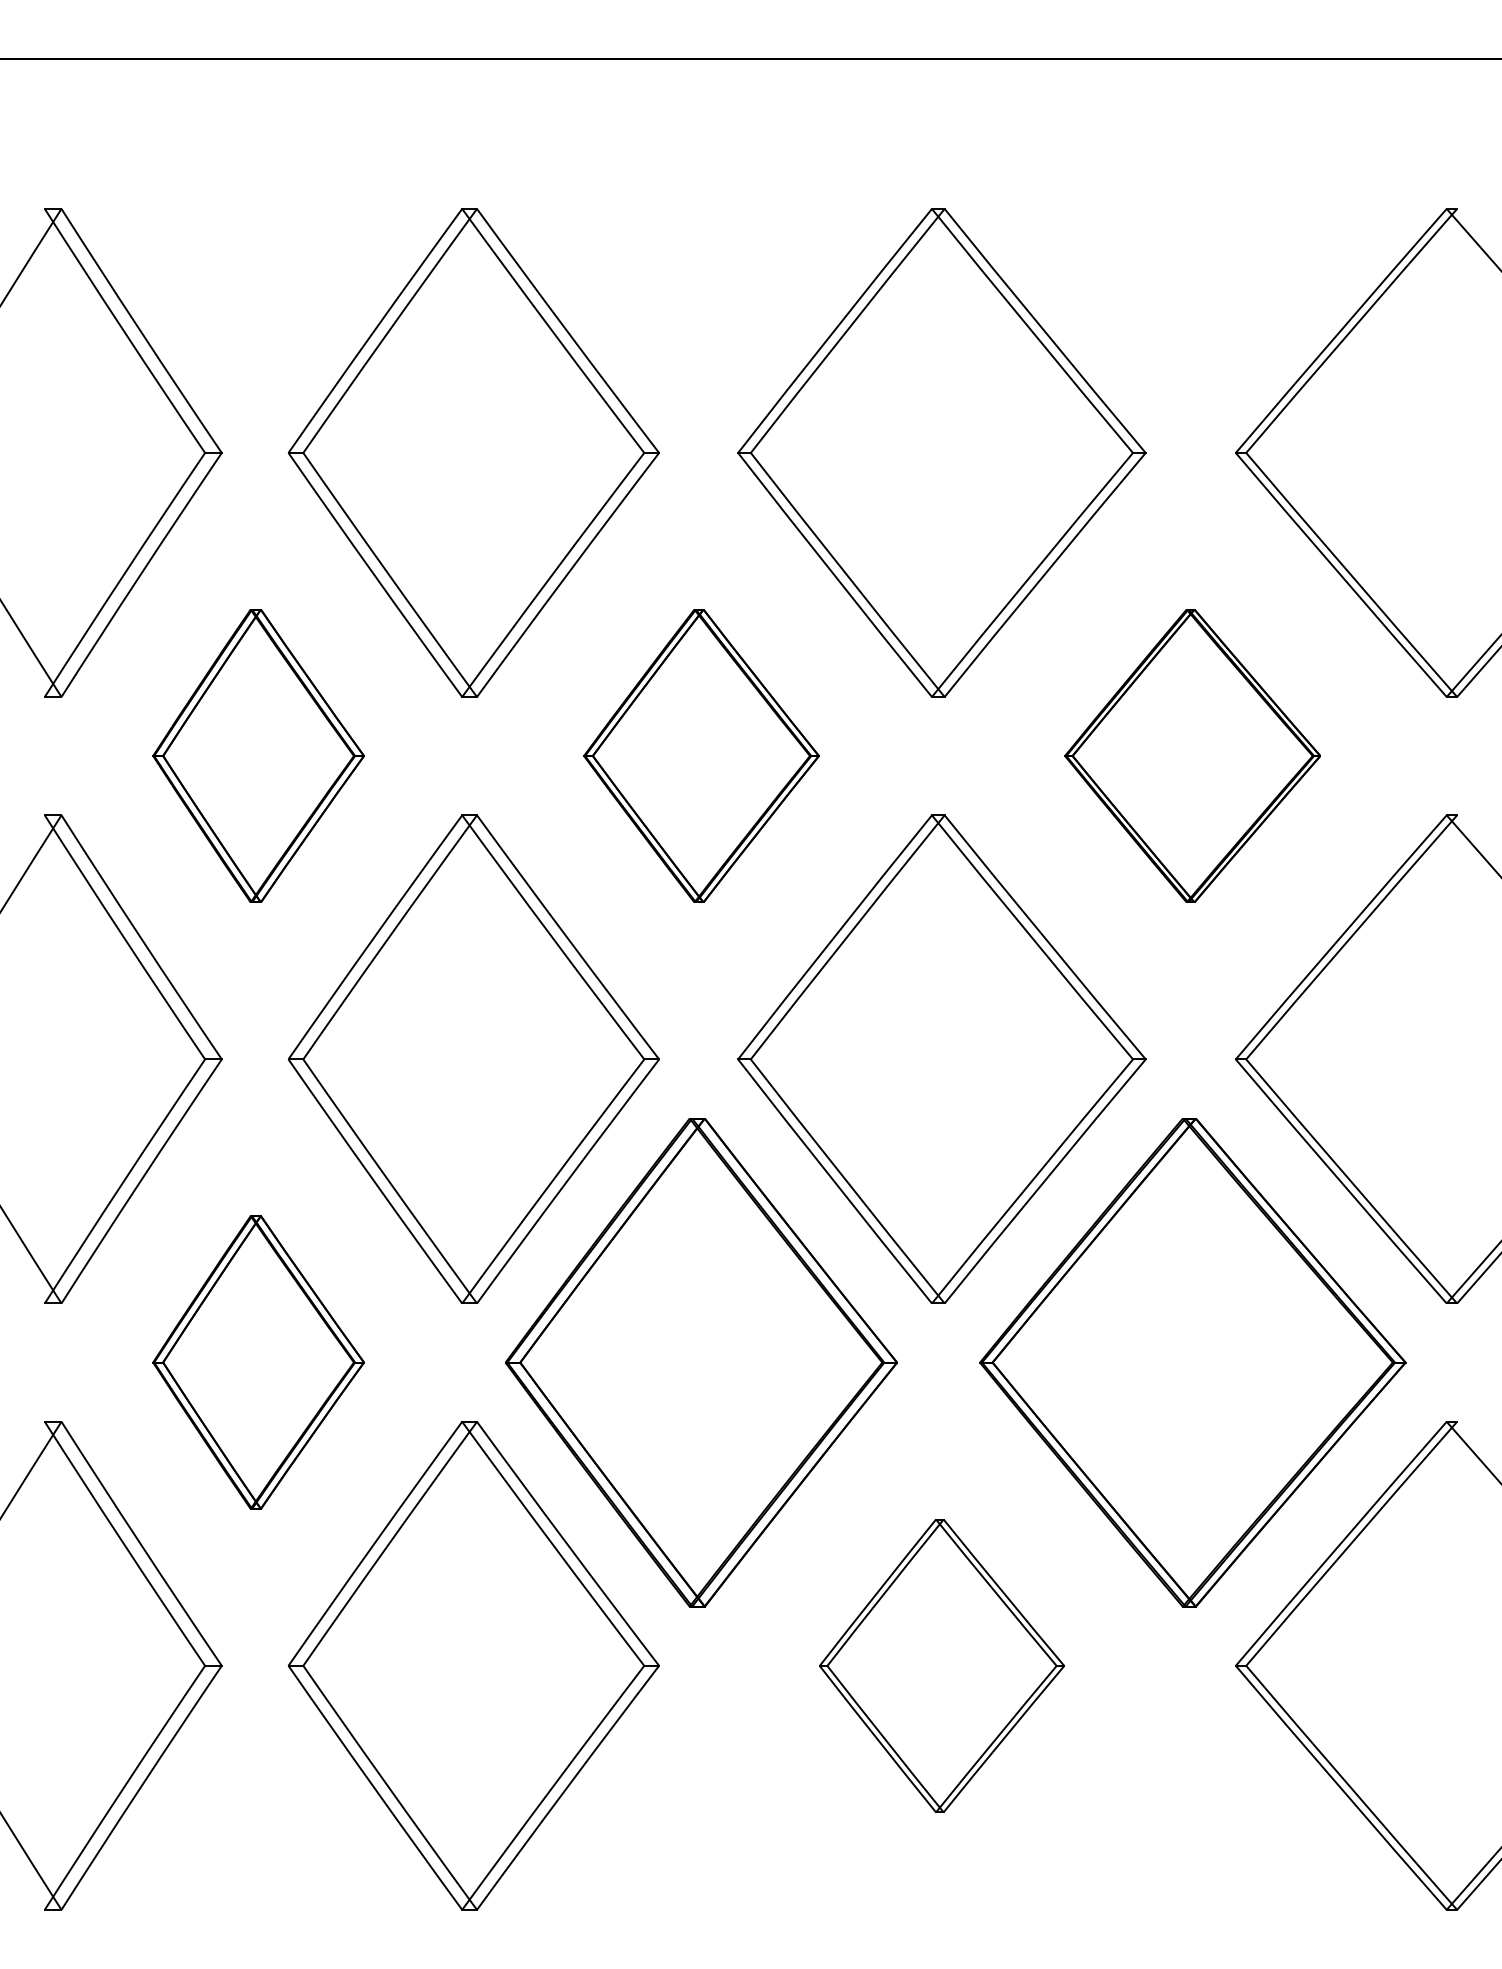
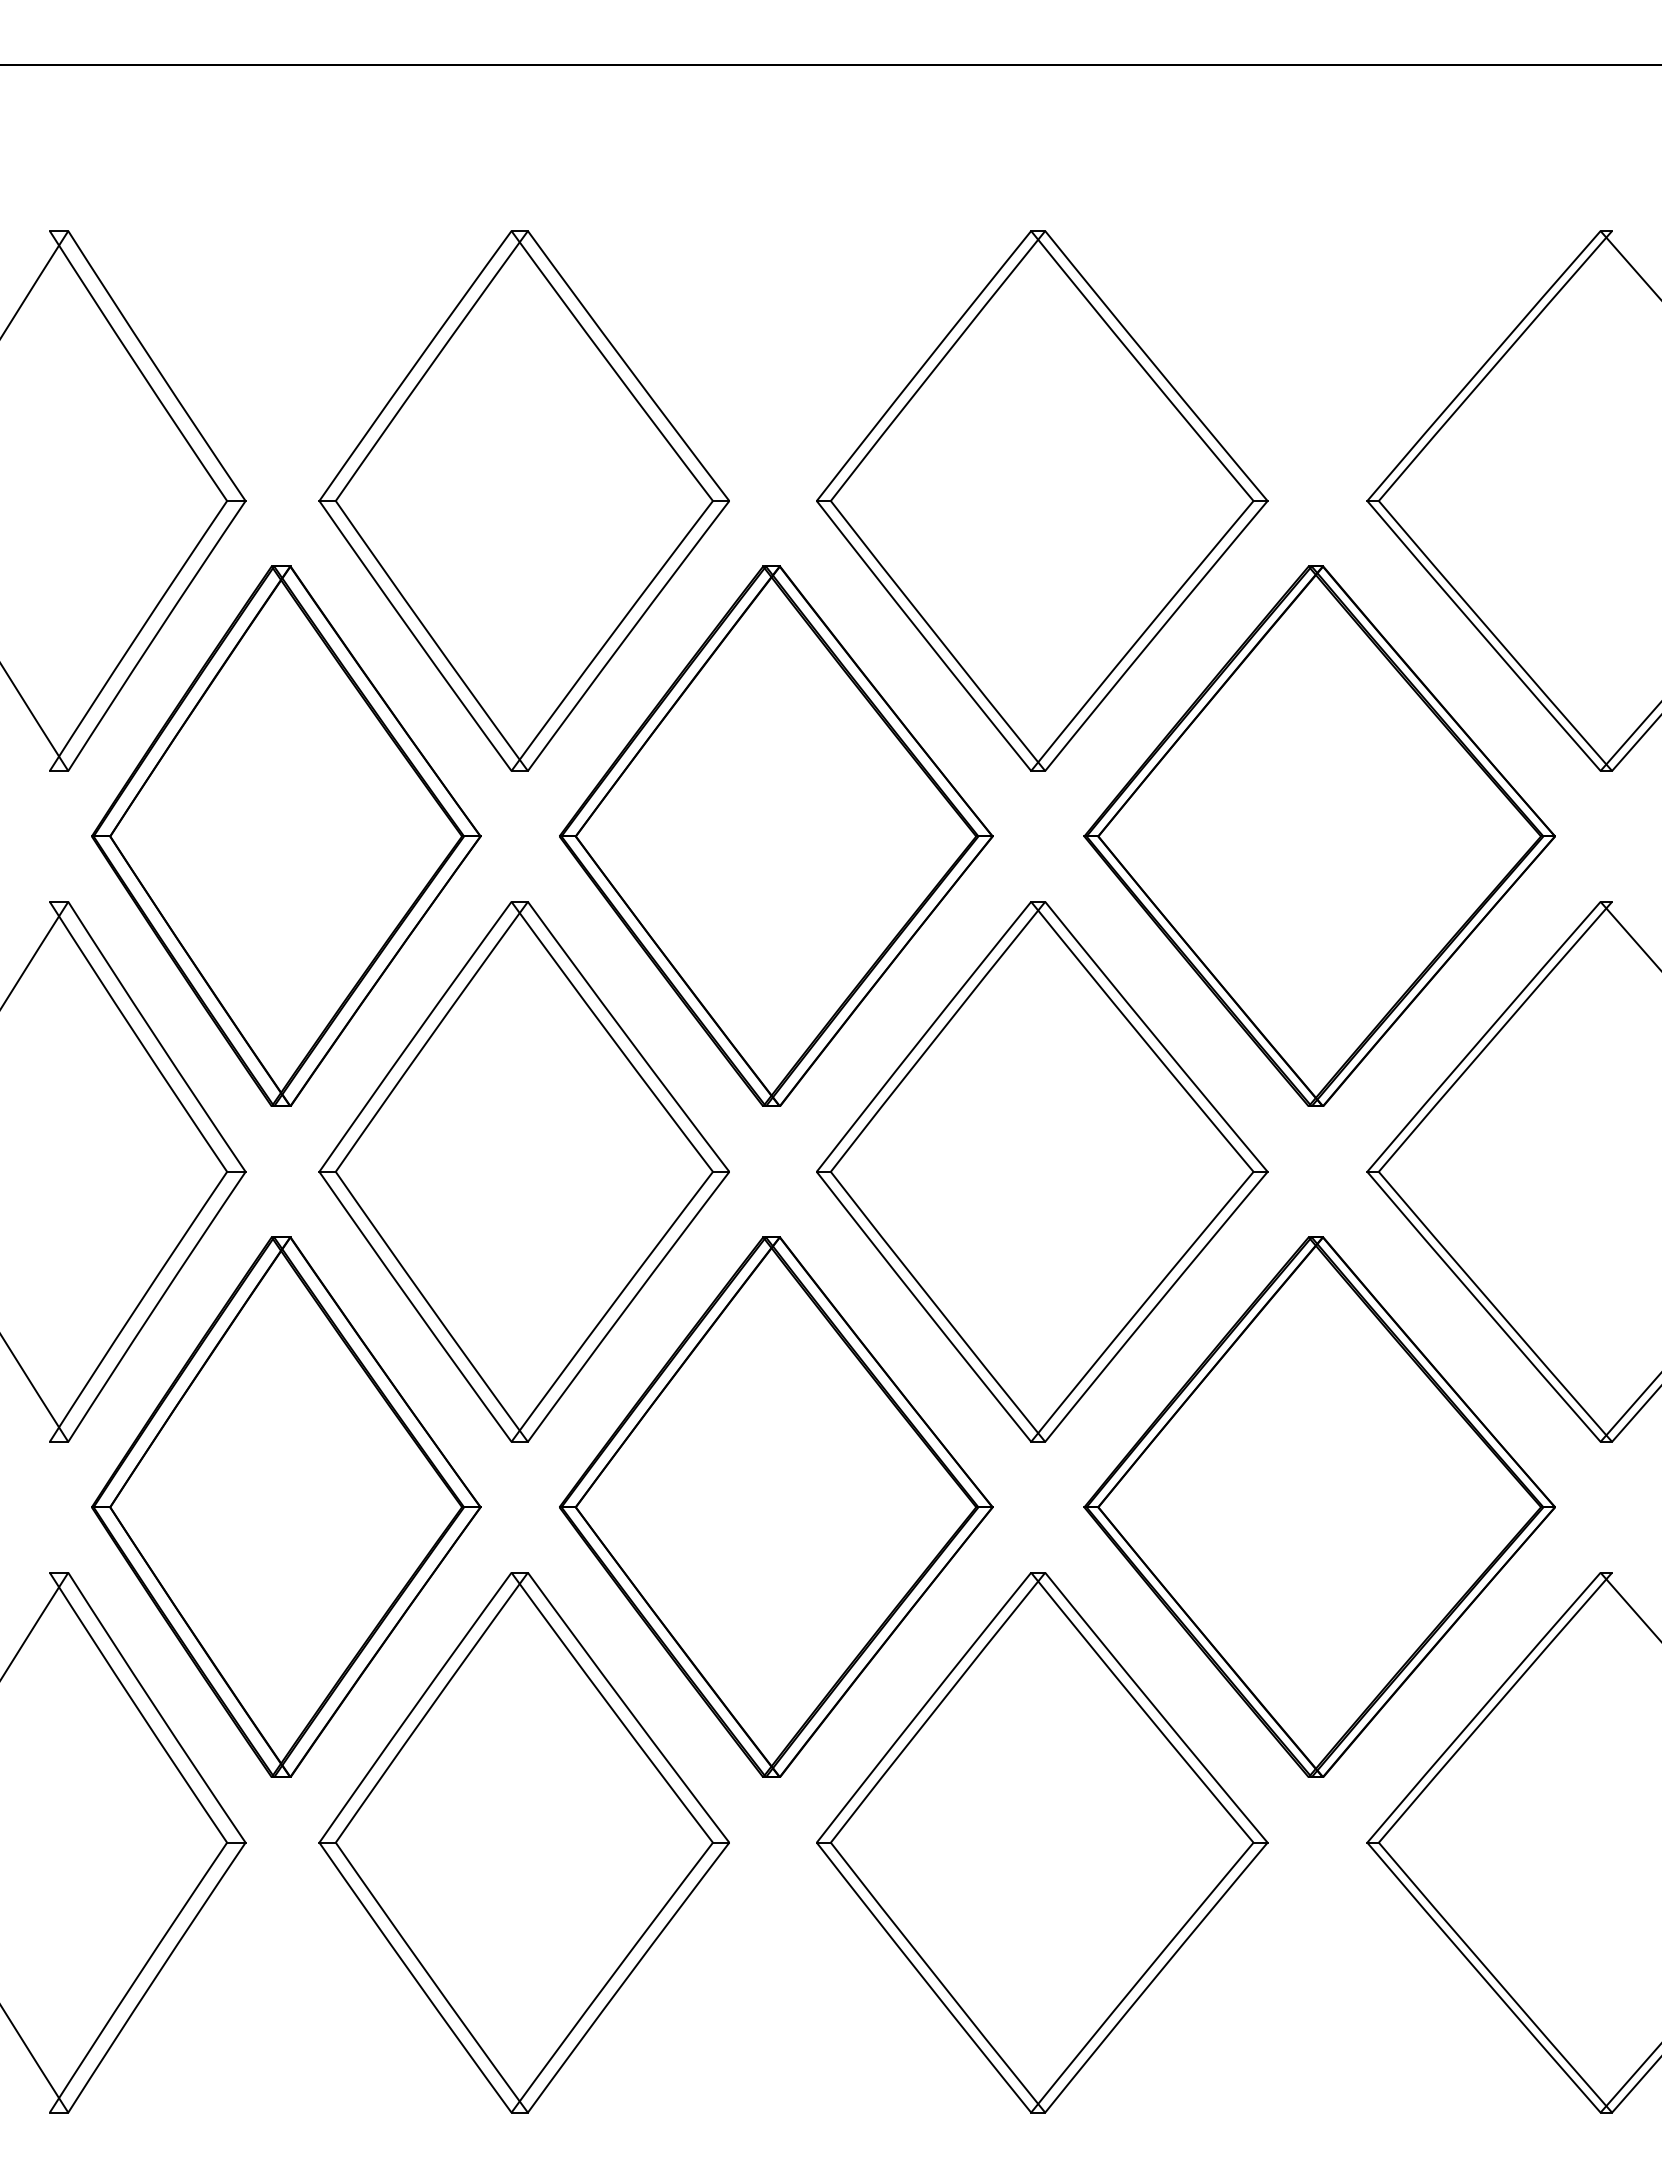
part: (258, 755) -> (286, 835), size x1.67
part: (701, 755) -> (776, 835), size x1.67
part: (1192, 755) -> (1319, 835), size x1.67
part: (258, 1361) -> (286, 1506), size x1.67
part: (942, 1665) -> (1042, 1842), size x1.67

